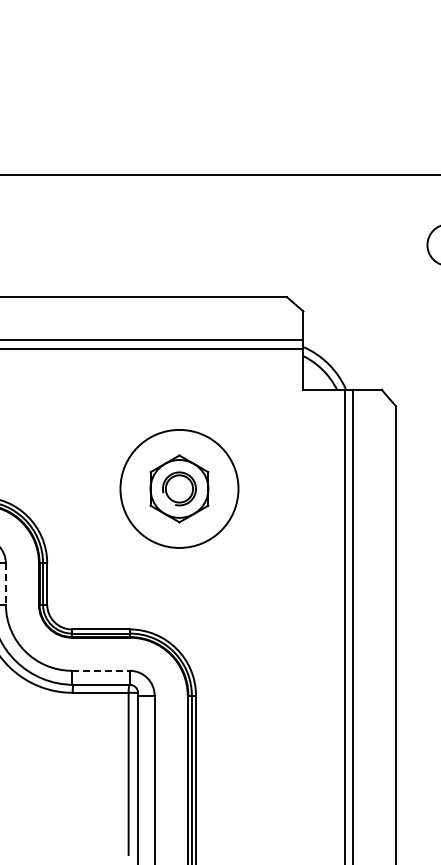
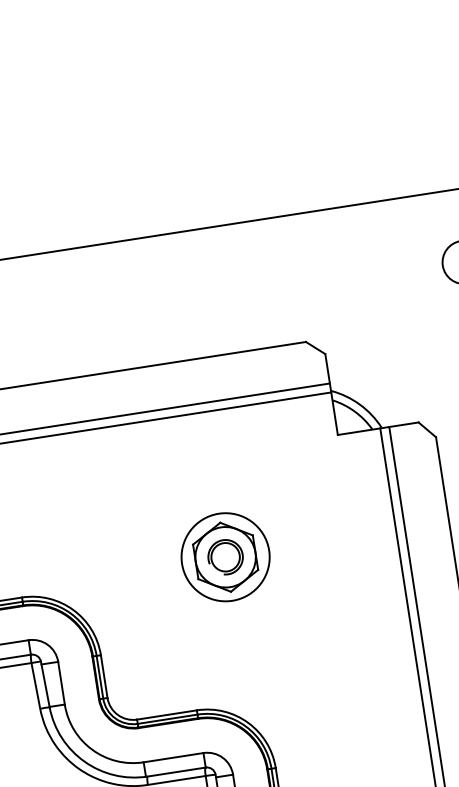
circle: (179, 488) -> (225, 556), size x0.71
line: (5, 584) -> (61, 683), dashed -> solid
line: (100, 670) -> (173, 757), dashed -> solid

